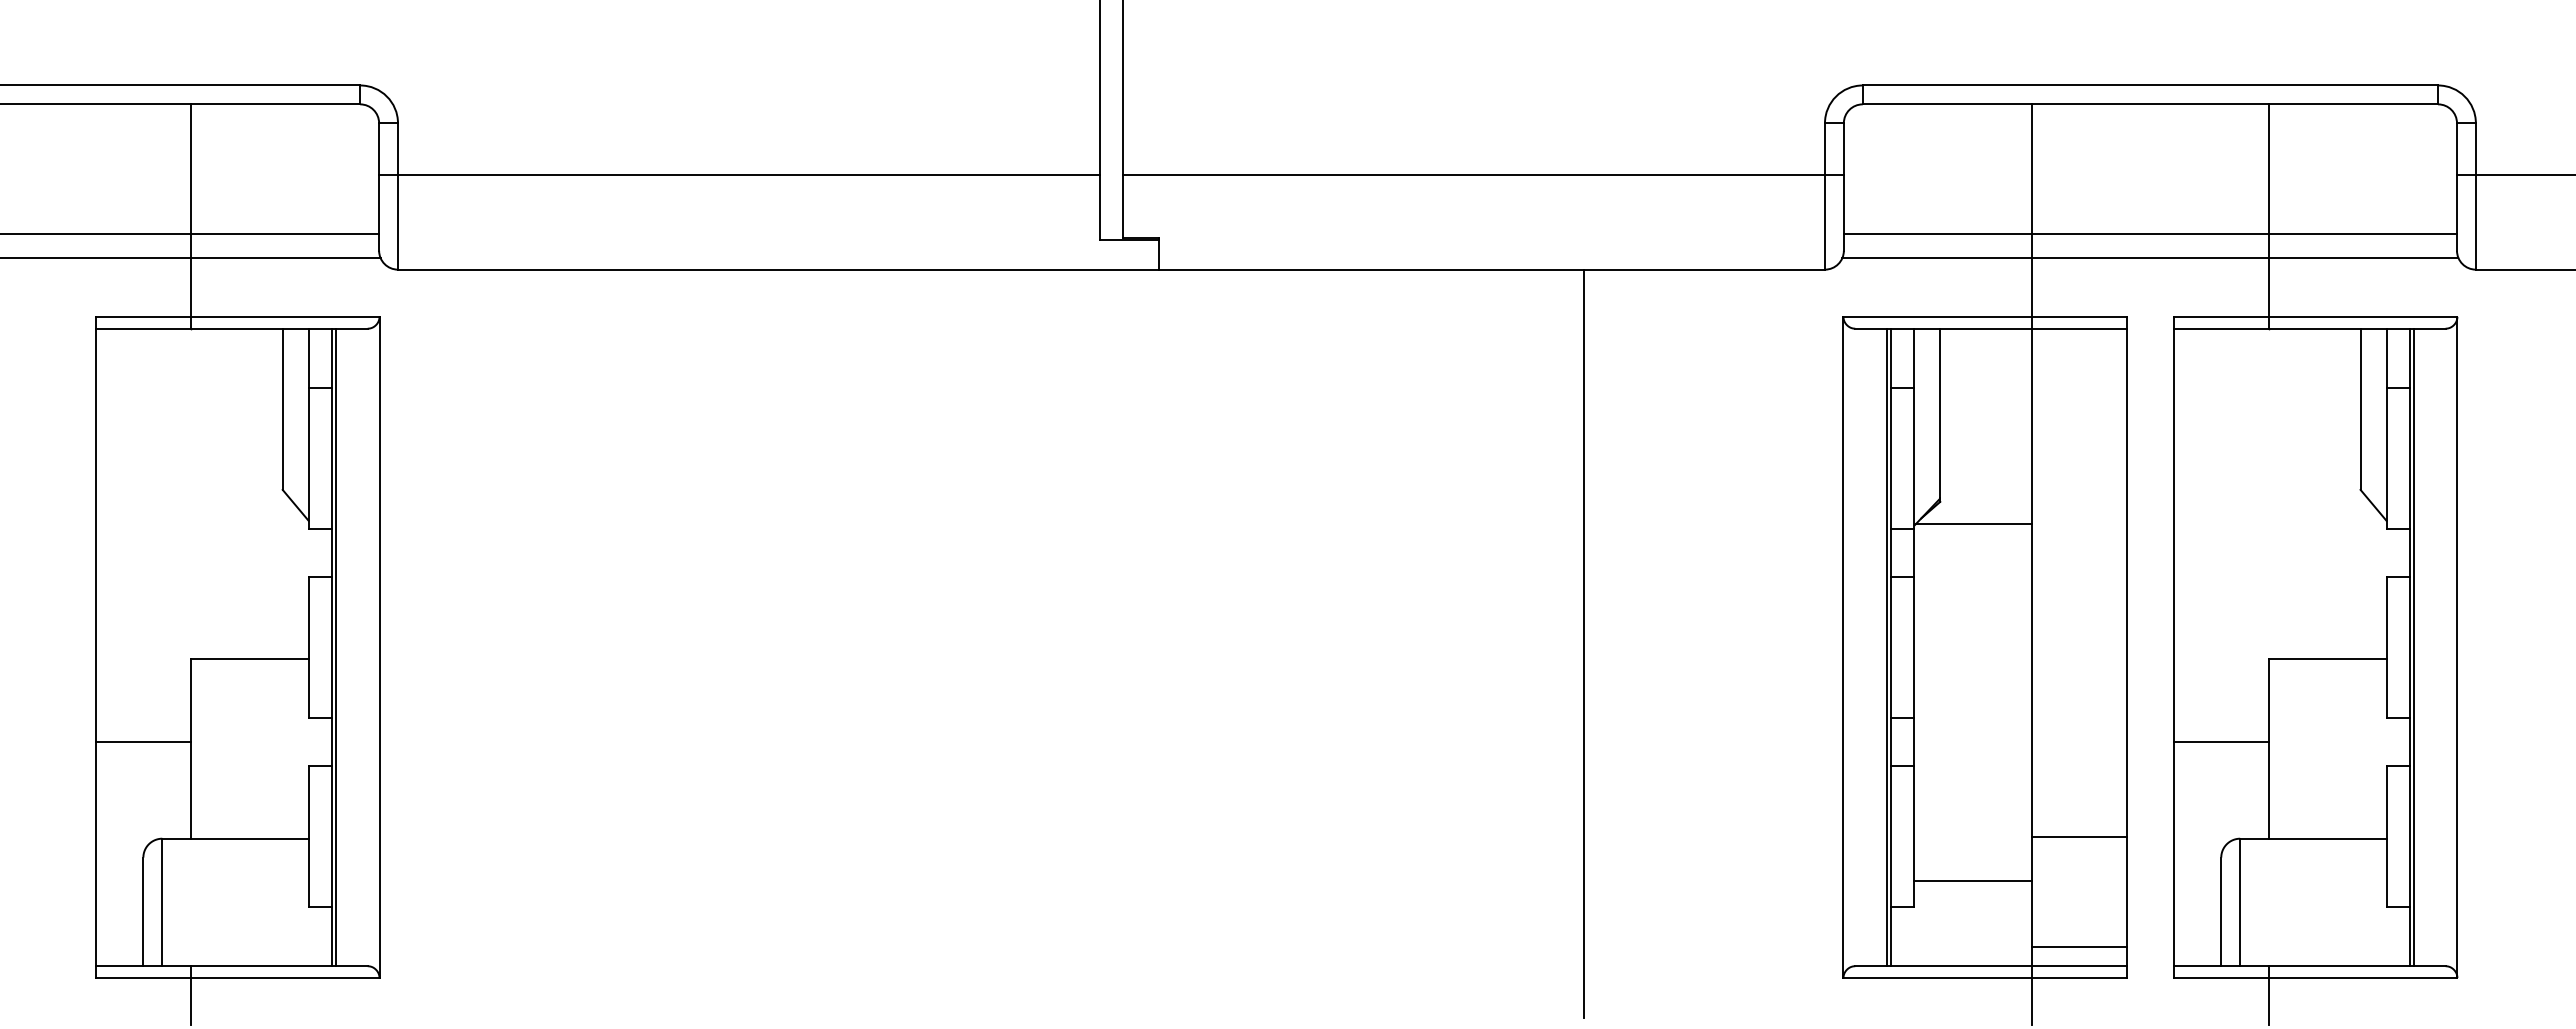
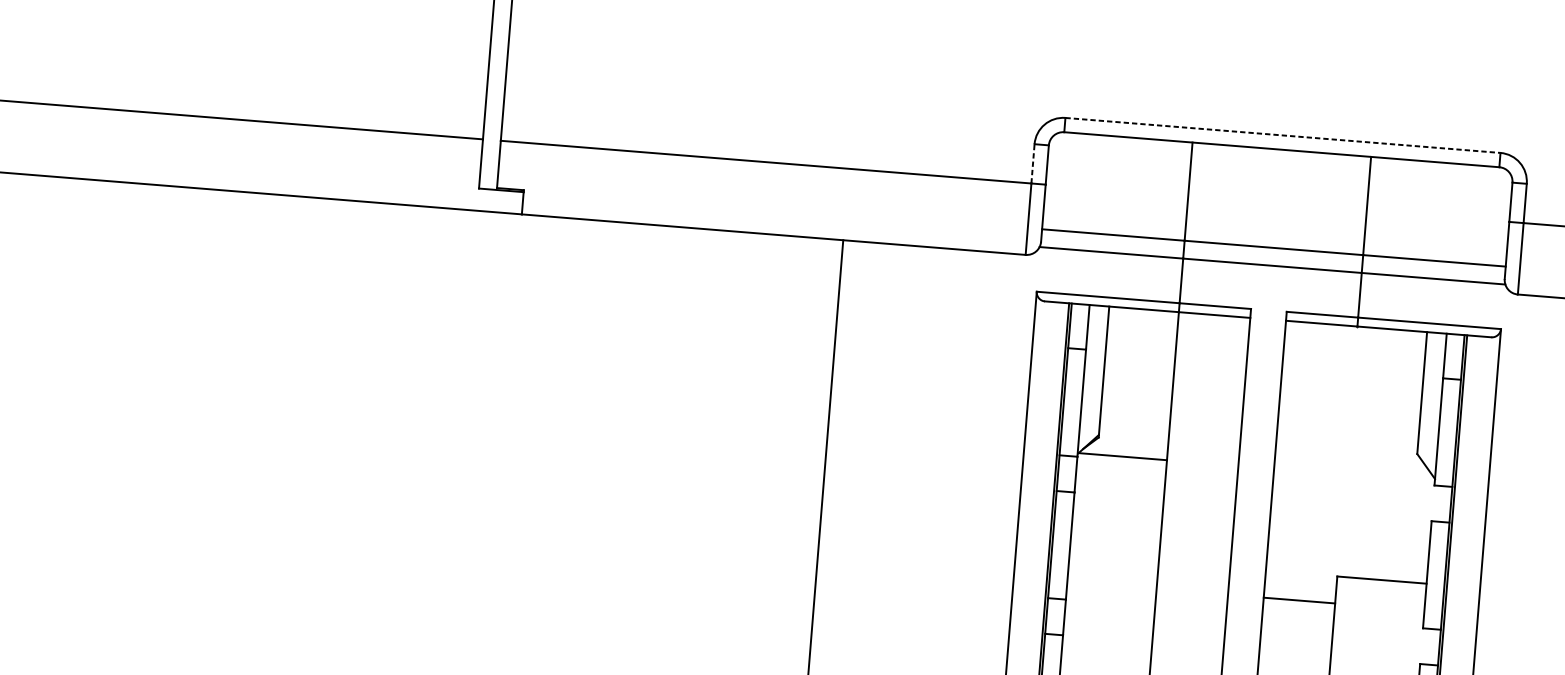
line: (2150, 85) -> (1283, 135), solid -> dashed
line: (1824, 149) -> (1032, 164), solid -> dashed
line: (2221, 741) -> (1299, 600), moved

